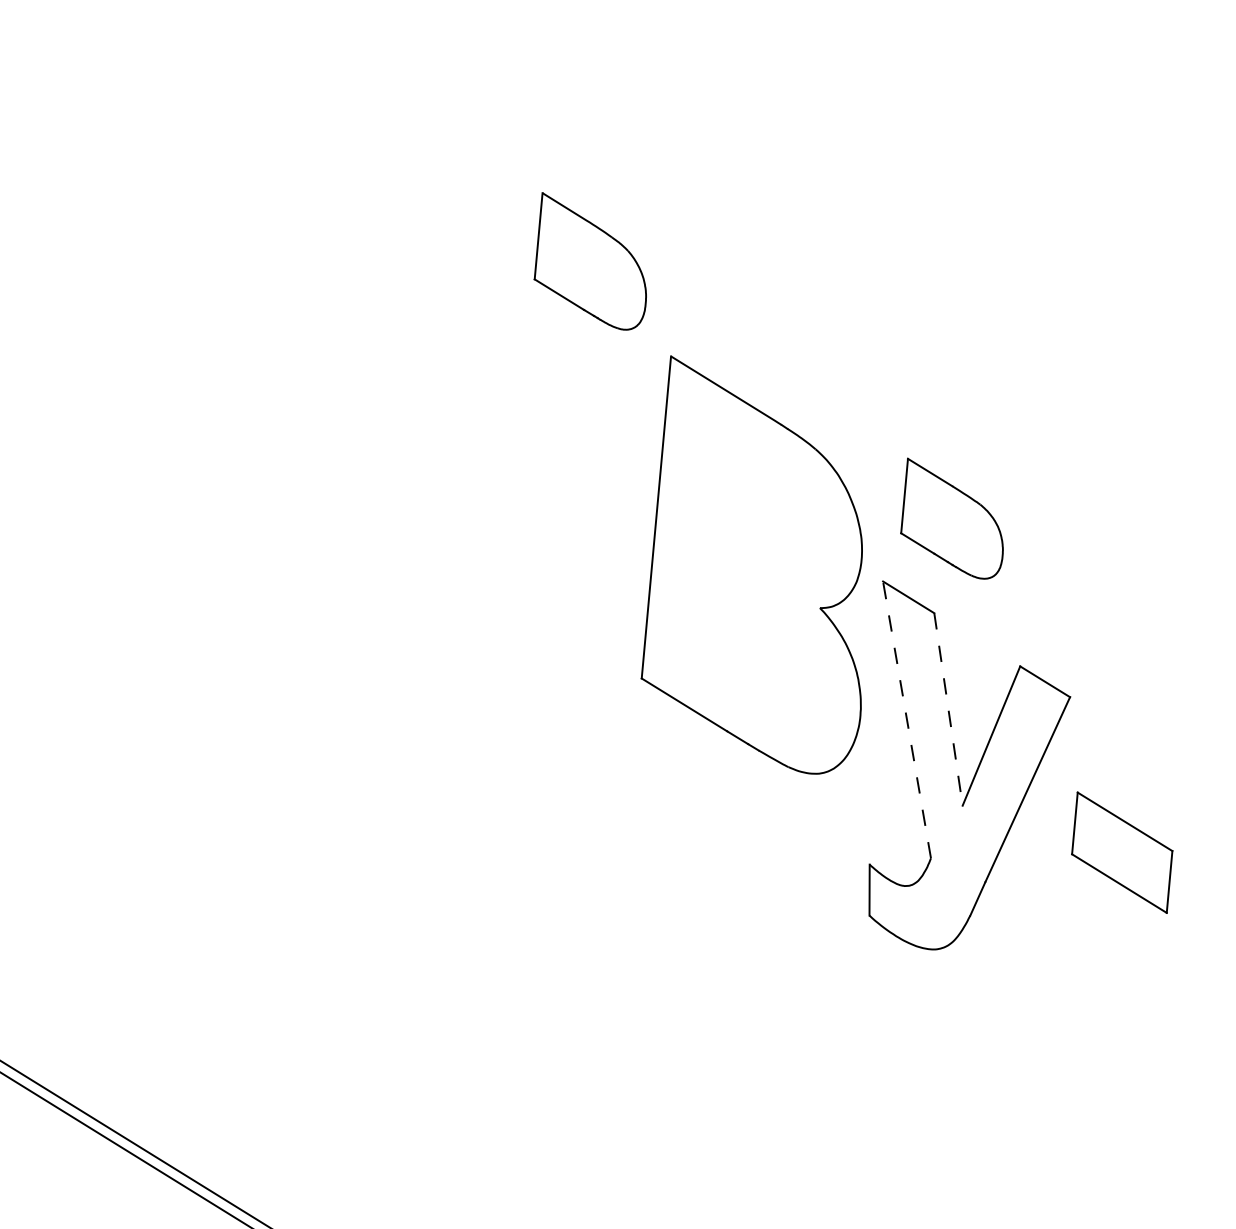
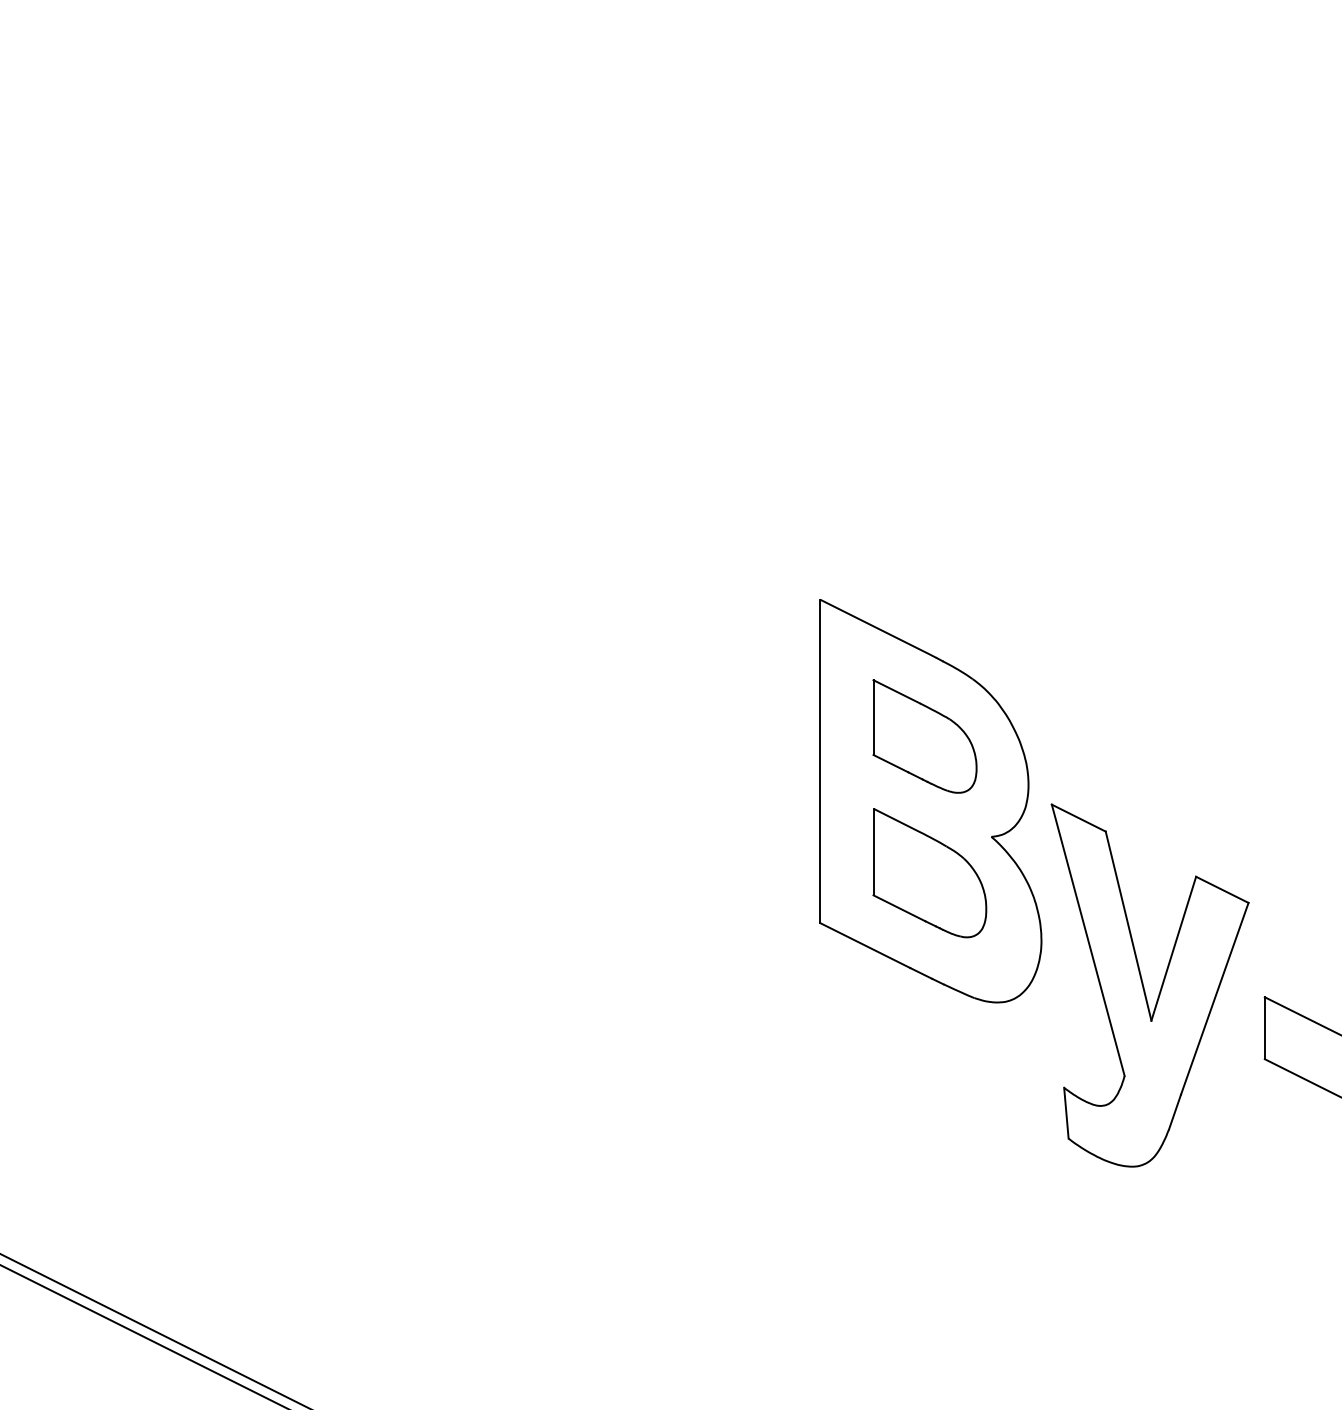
part: (592, 262) -> (929, 873), moved
part: (953, 519) -> (924, 736), moved
line: (948, 709) -> (1128, 926), dashed -> solid
line: (907, 719) -> (1088, 939), dashed -> solid

